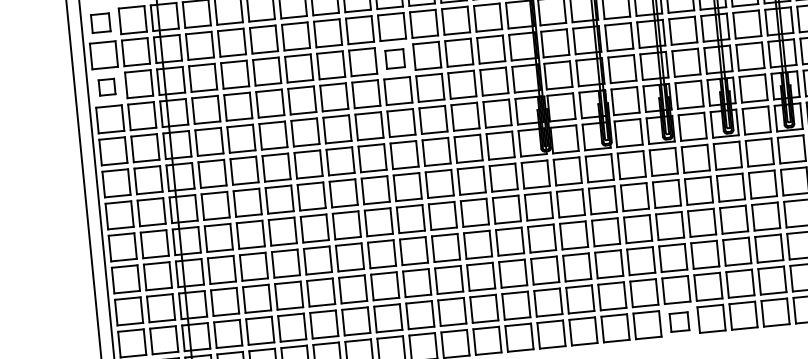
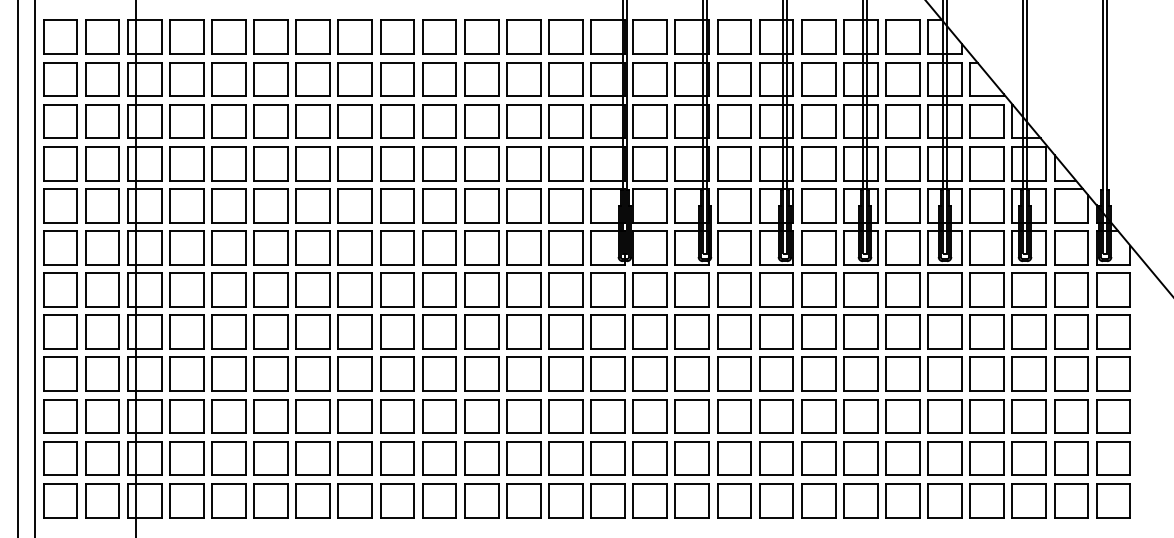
part: (100, 22) -> (60, 36), size x1.43
part: (395, 58) -> (439, 121), size x1.43
part: (107, 87) -> (60, 121), size x1.67
part: (679, 321) -> (776, 500), size x1.43

